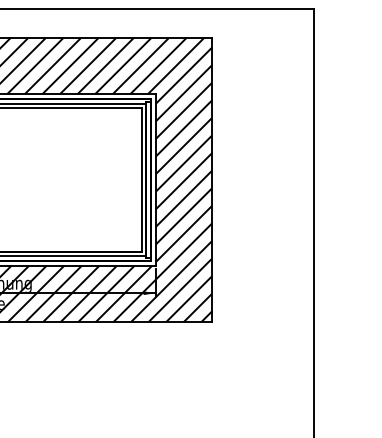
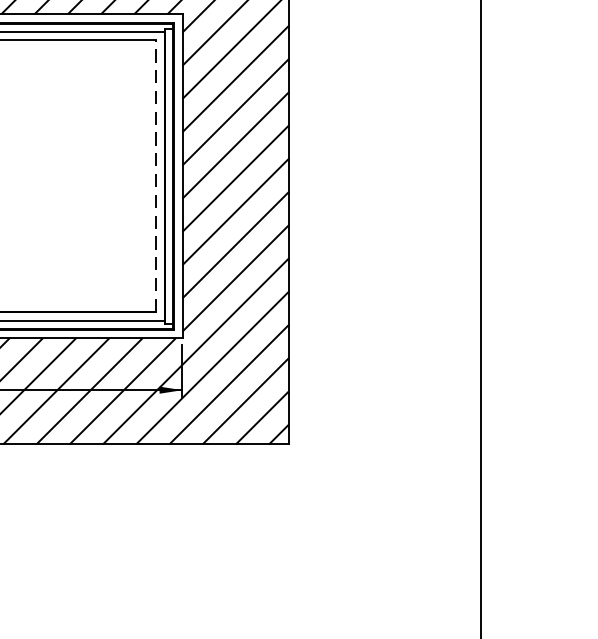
line: (141, 179) -> (155, 175), solid -> dashed

